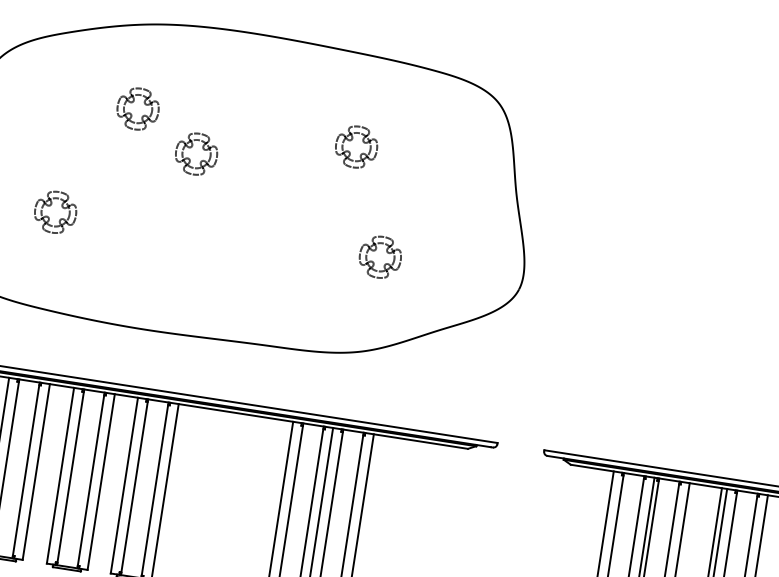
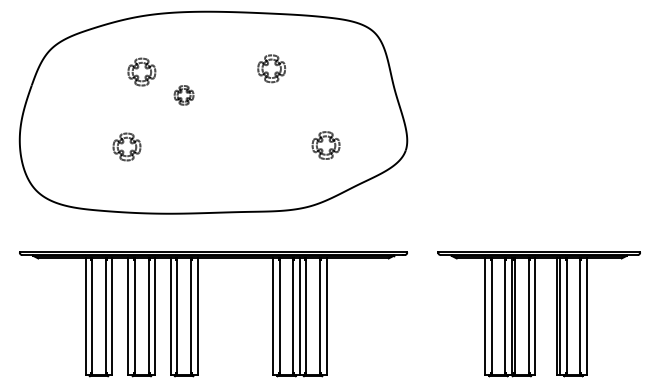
part: (356, 146) -> (271, 68), moved
part: (195, 154) -> (183, 95), size x0.7
part: (54, 211) -> (126, 146), moved
part: (379, 257) -> (325, 145), moved

